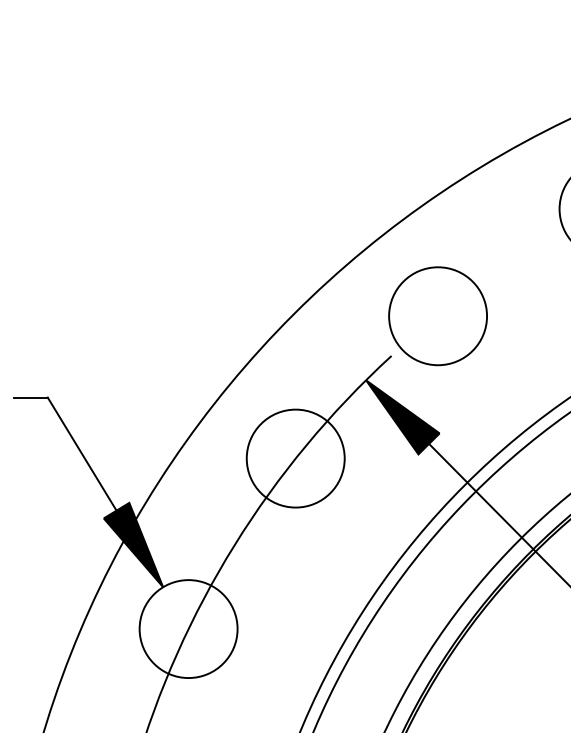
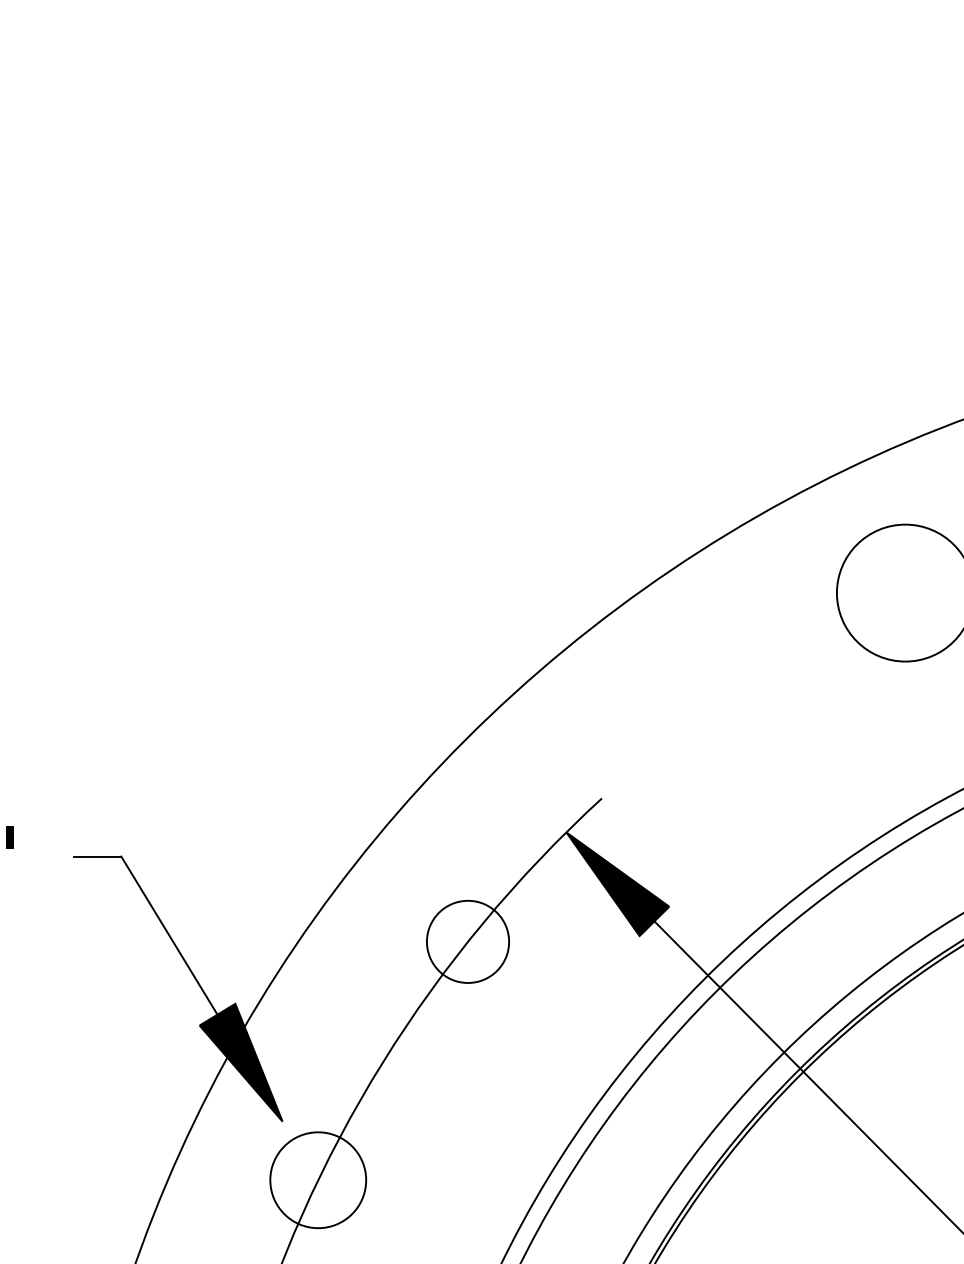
circle: (437, 315) -> (666, 742), removed
circle: (295, 458) -> (467, 941), size x0.6
circle: (188, 628) -> (317, 1179), size x0.7

